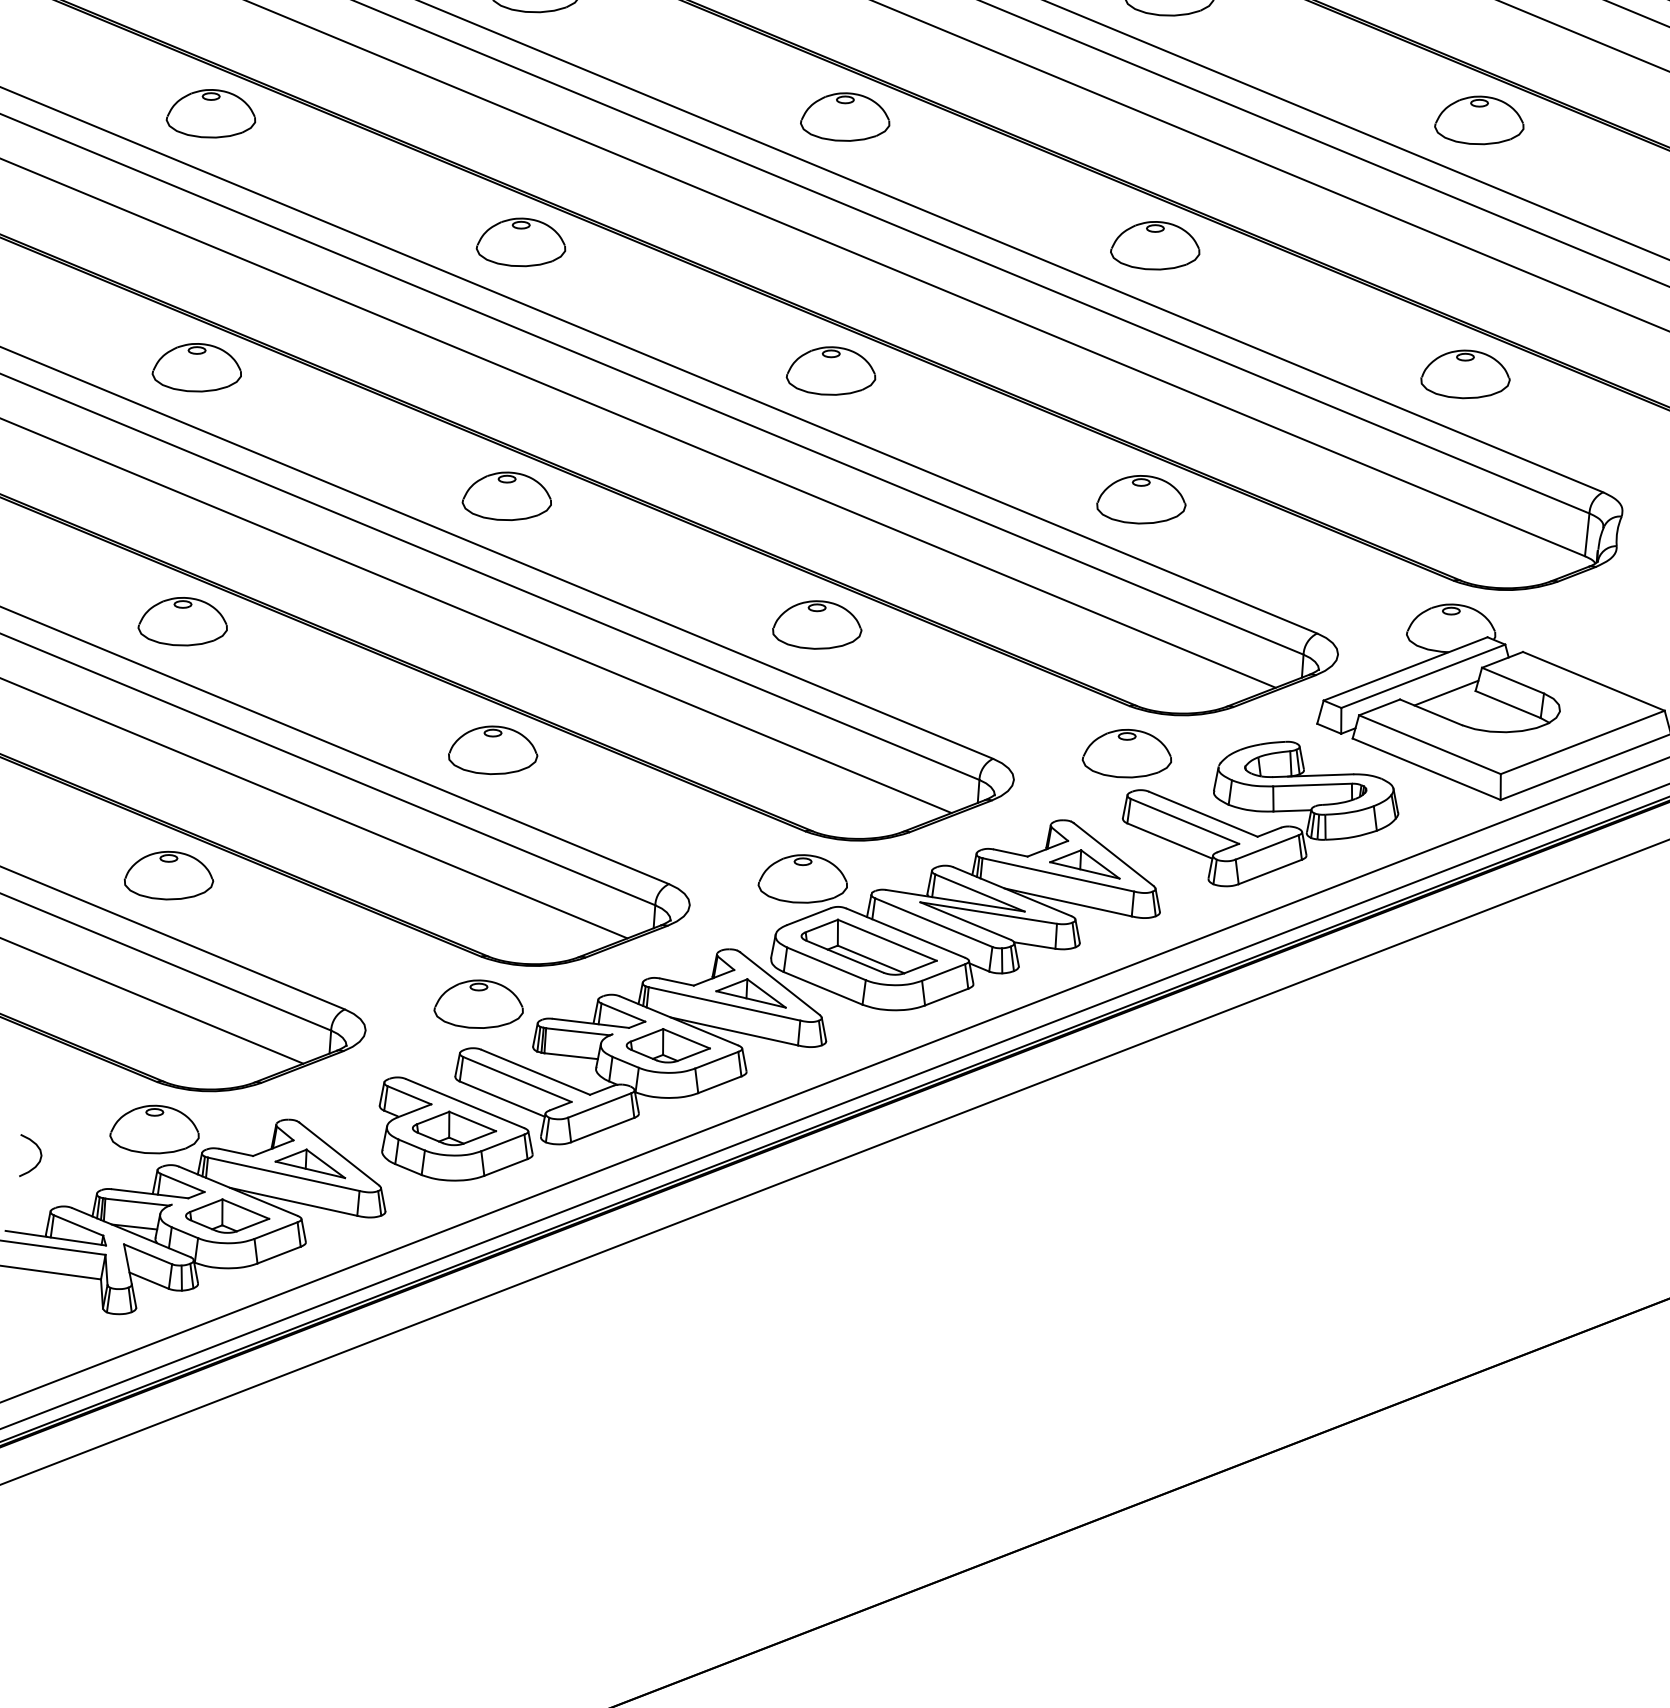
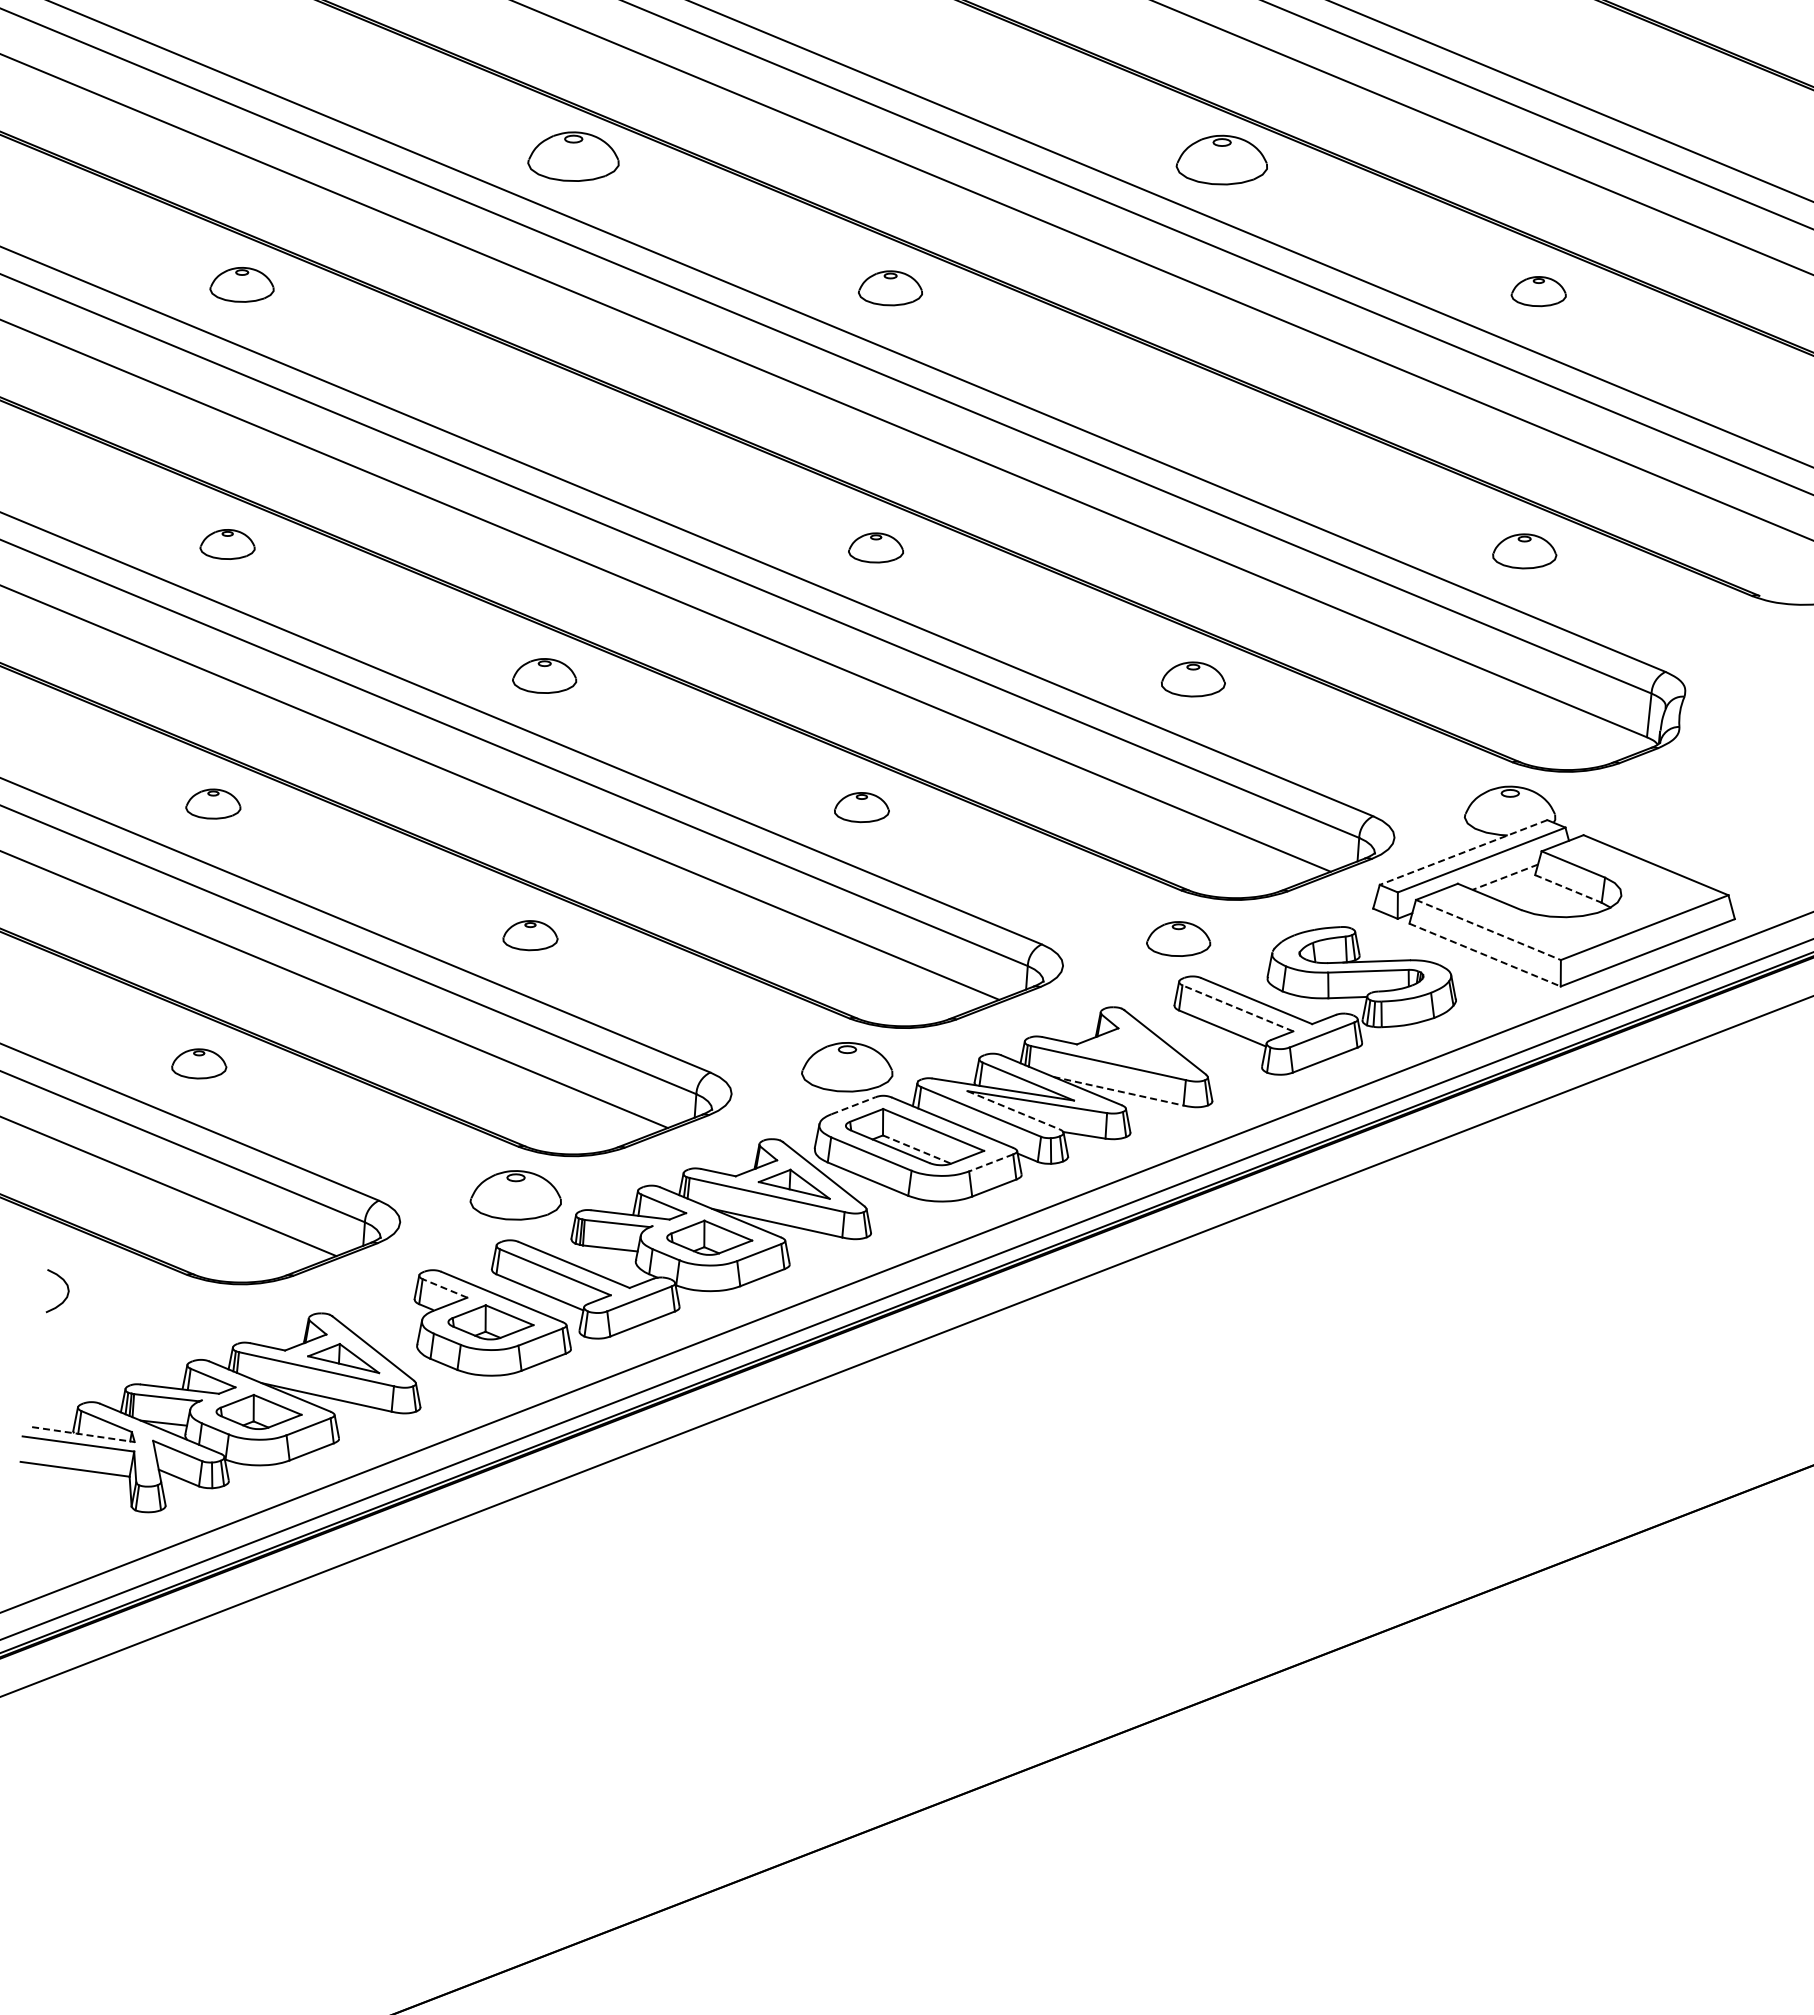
part: (210, 113) -> (241, 284), size x0.7
part: (845, 117) -> (890, 288), size x0.7
part: (1478, 120) -> (1538, 291), size x0.6
part: (521, 242) -> (559, 416), removed
part: (1155, 245) -> (1207, 419), removed
part: (196, 367) -> (227, 544), size x0.6
part: (830, 370) -> (875, 547), size x0.6
part: (1465, 374) -> (1524, 551), size x0.7
part: (506, 495) -> (544, 675), size x0.7
part: (1141, 499) -> (1193, 679), size x0.7
part: (183, 621) -> (213, 803), size x0.6
part: (816, 624) -> (861, 807), size x0.6
line: (1405, 668) -> (1463, 852), solid -> dashed
line: (1445, 693) -> (1504, 877), solid -> dashed
line: (1508, 705) -> (1568, 889), solid -> dashed
line: (1430, 745) -> (1488, 930), solid -> dashed
part: (493, 750) -> (530, 935), size x0.6
part: (1126, 753) -> (1178, 938), size x0.7
line: (1427, 769) -> (1485, 955), solid -> dashed
line: (1184, 821) -> (1237, 1008), solid -> dashed
part: (1084, 863) -> (1135, 1051), removed
part: (169, 875) -> (199, 1063), size x0.6
line: (1068, 902) -> (1118, 1091), solid -> dashed
line: (808, 916) -> (853, 1105), solid -> dashed
line: (966, 921) -> (1014, 1110), solid -> dashed
line: (871, 959) -> (917, 1149), solid -> dashed
line: (943, 972) -> (991, 1162), solid -> dashed
line: (408, 1095) -> (444, 1288), solid -> dashed
part: (154, 1129) -> (184, 1323), removed
curve: (39, 1159) -> (66, 1295), moved
line: (55, 1238) -> (83, 1434), solid -> dashed

